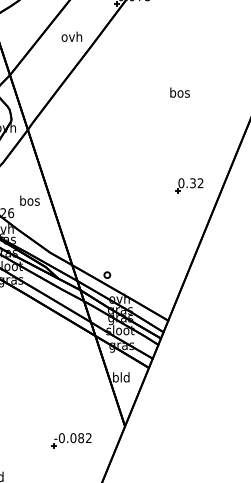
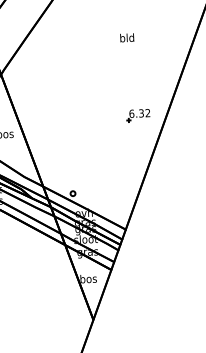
text: (179, 92) -> (126, 37), bos -> bld
text: (181, 182) -> (131, 113), 0.32 -> 6.32
text: (121, 377) -> (88, 279), bld -> bos
part: (71, 440) -> (49, 333), removed

